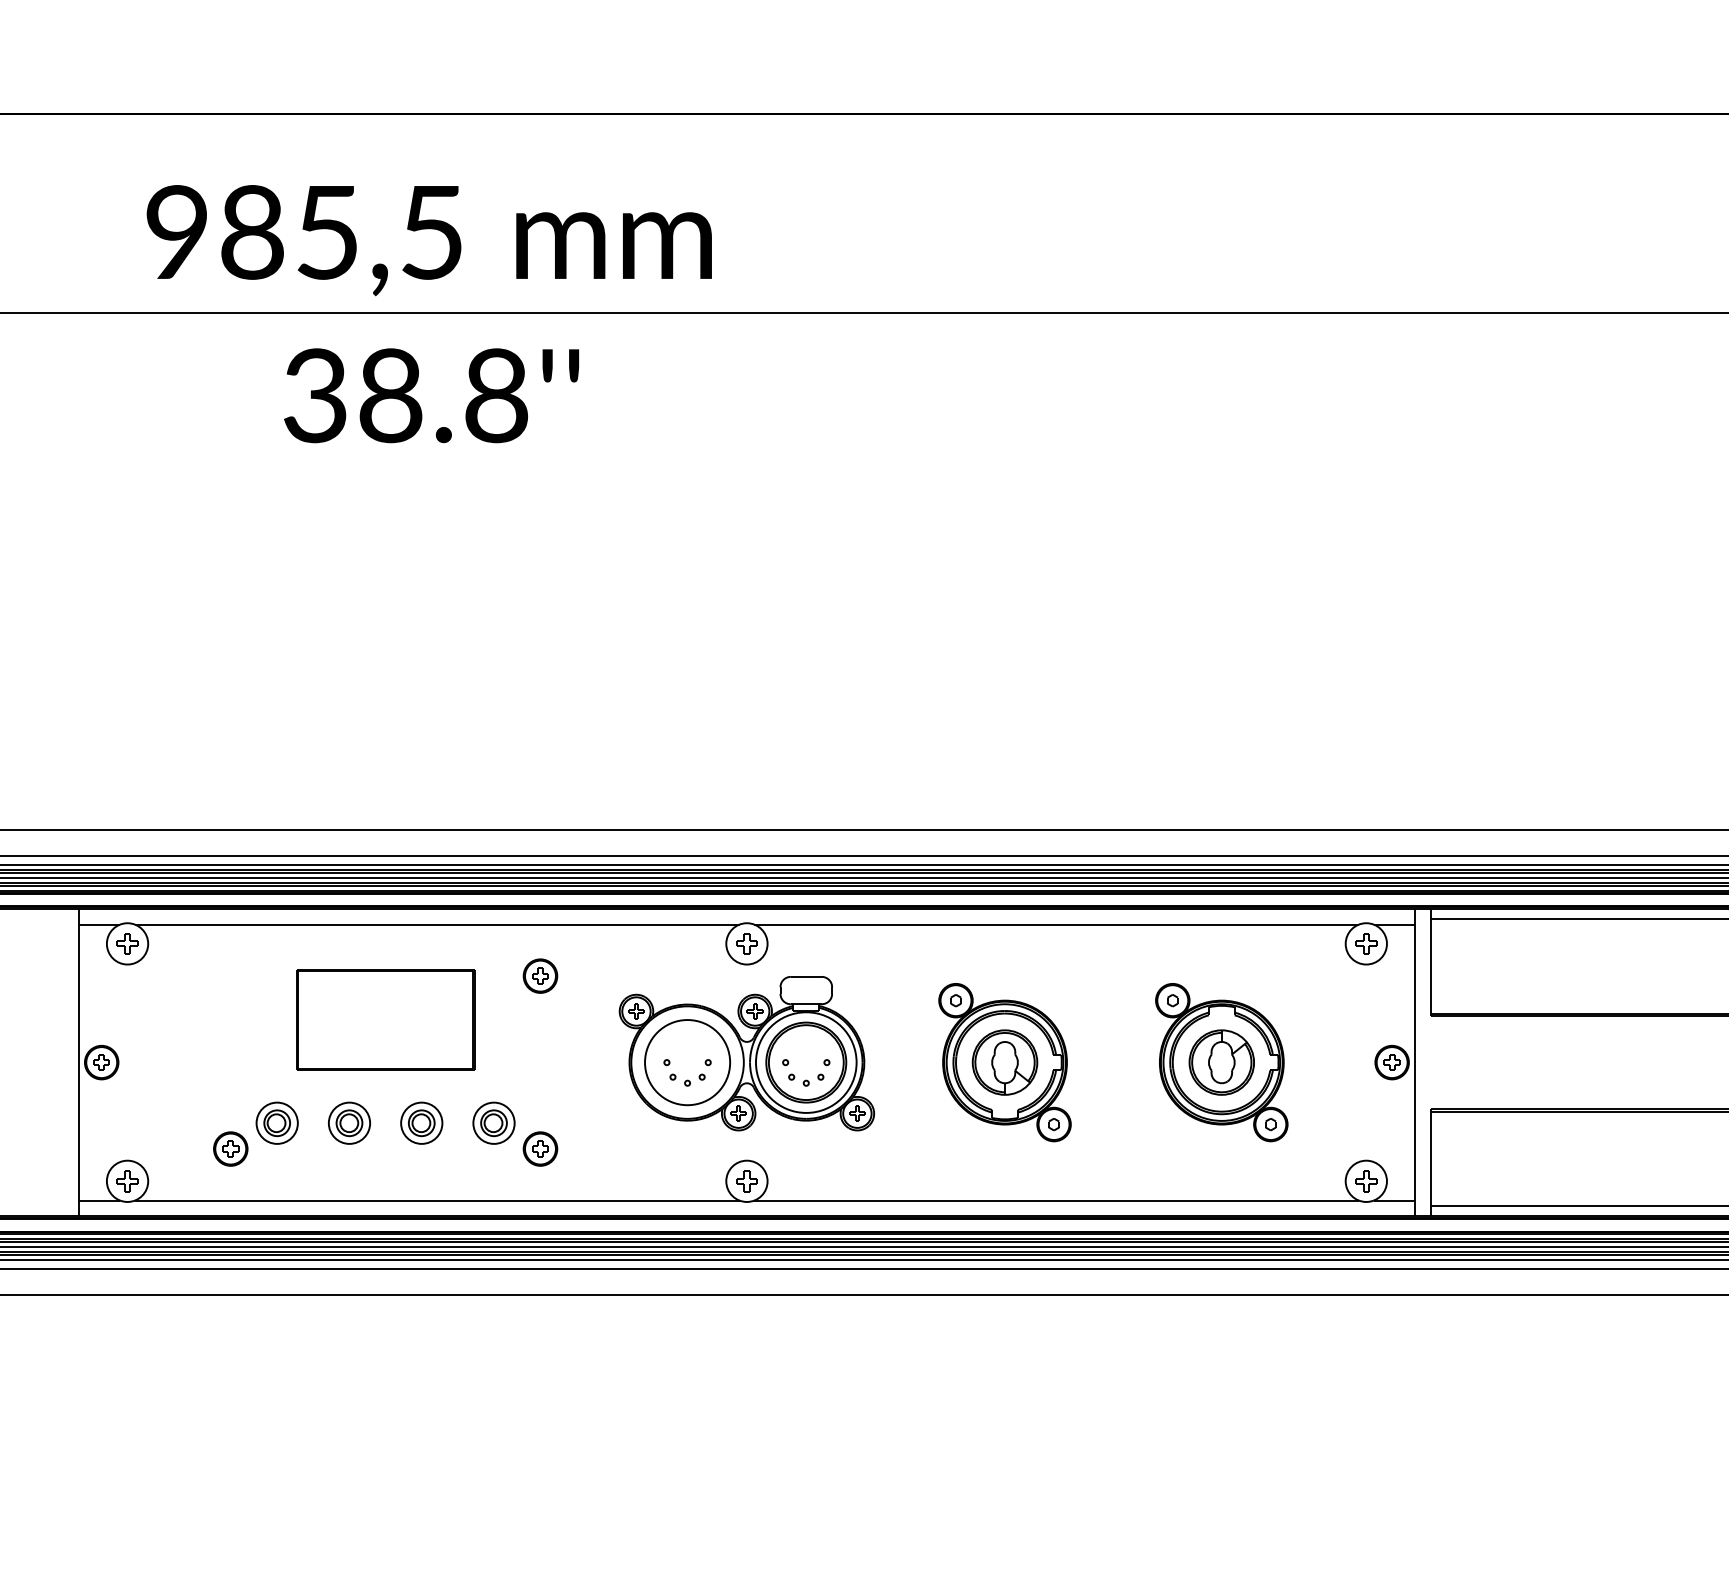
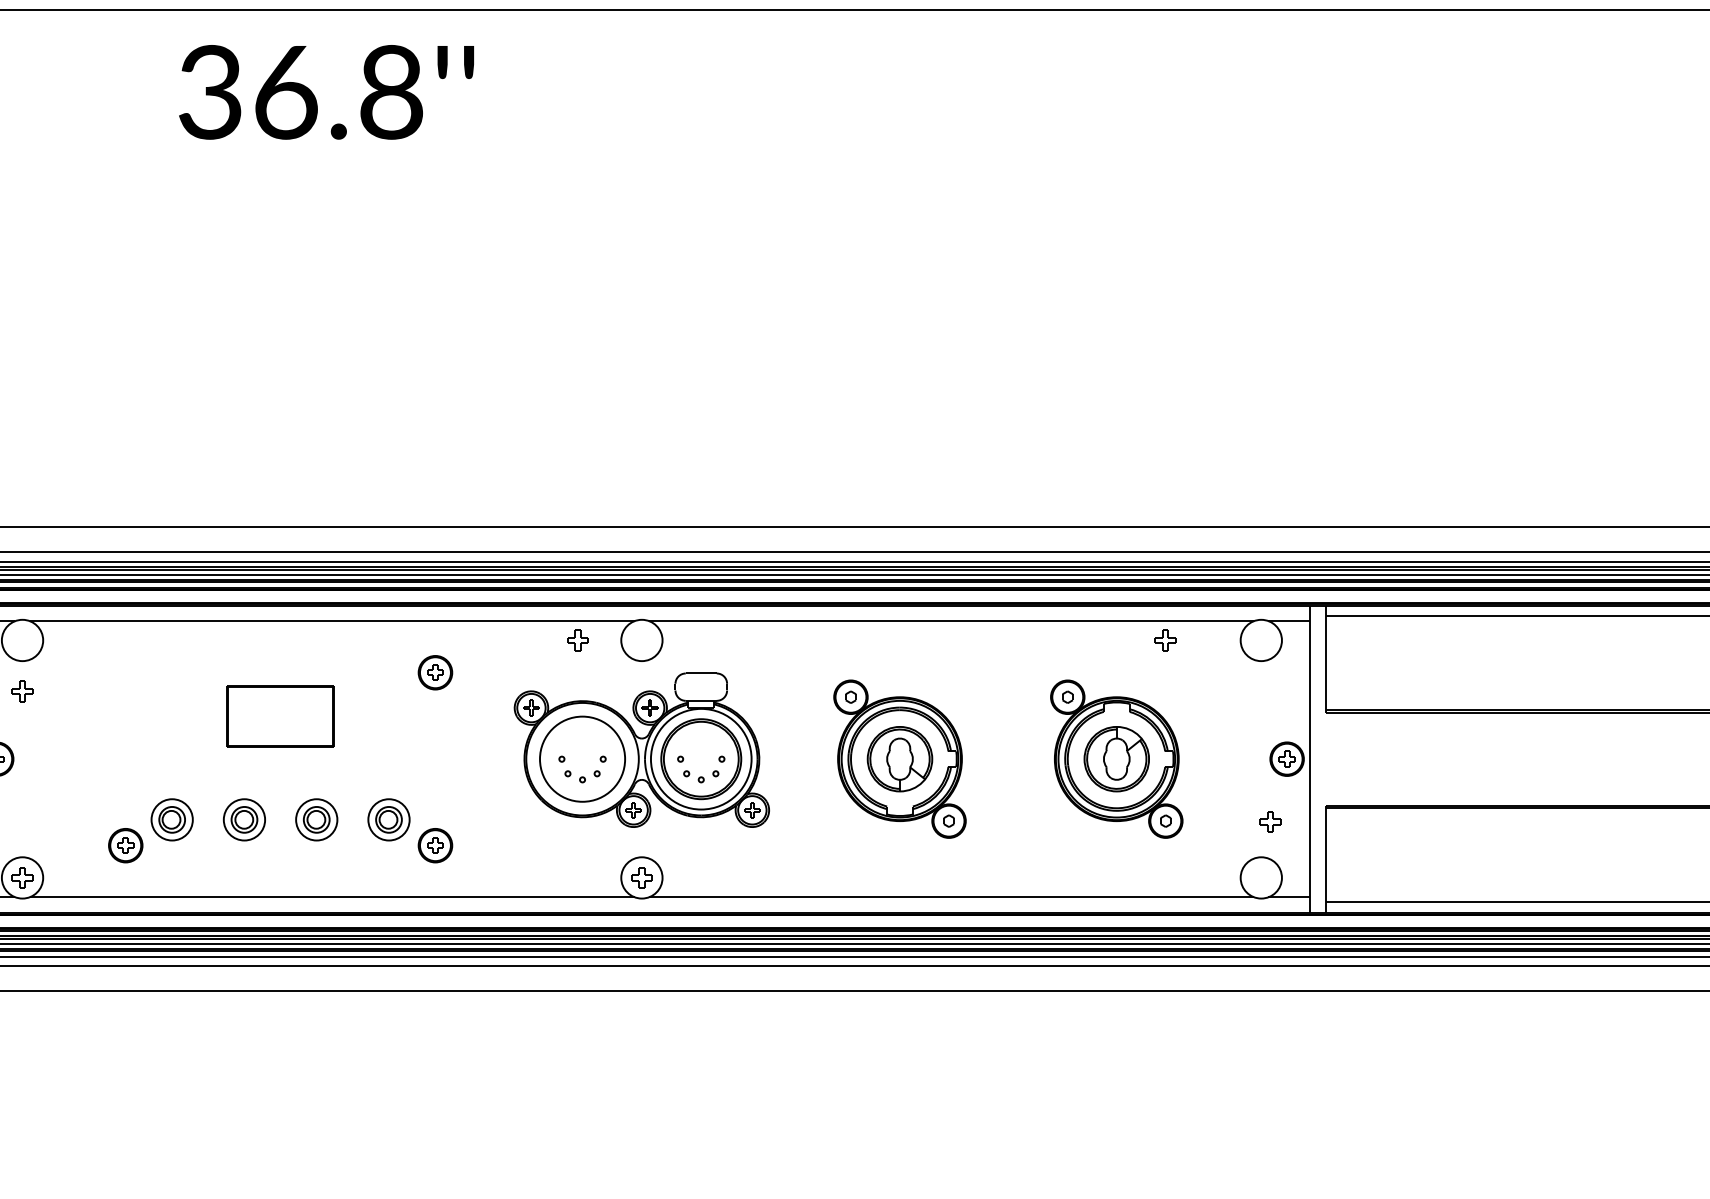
text: (390, 395) -> (285, 92), 38.8'' -> 36.8''
part: (127, 943) -> (22, 691), moved
part: (746, 943) -> (577, 640), moved
part: (1366, 943) -> (1165, 640), moved
part: (385, 1019) -> (280, 716), size x0.6
part: (1366, 1181) -> (1270, 822), moved

